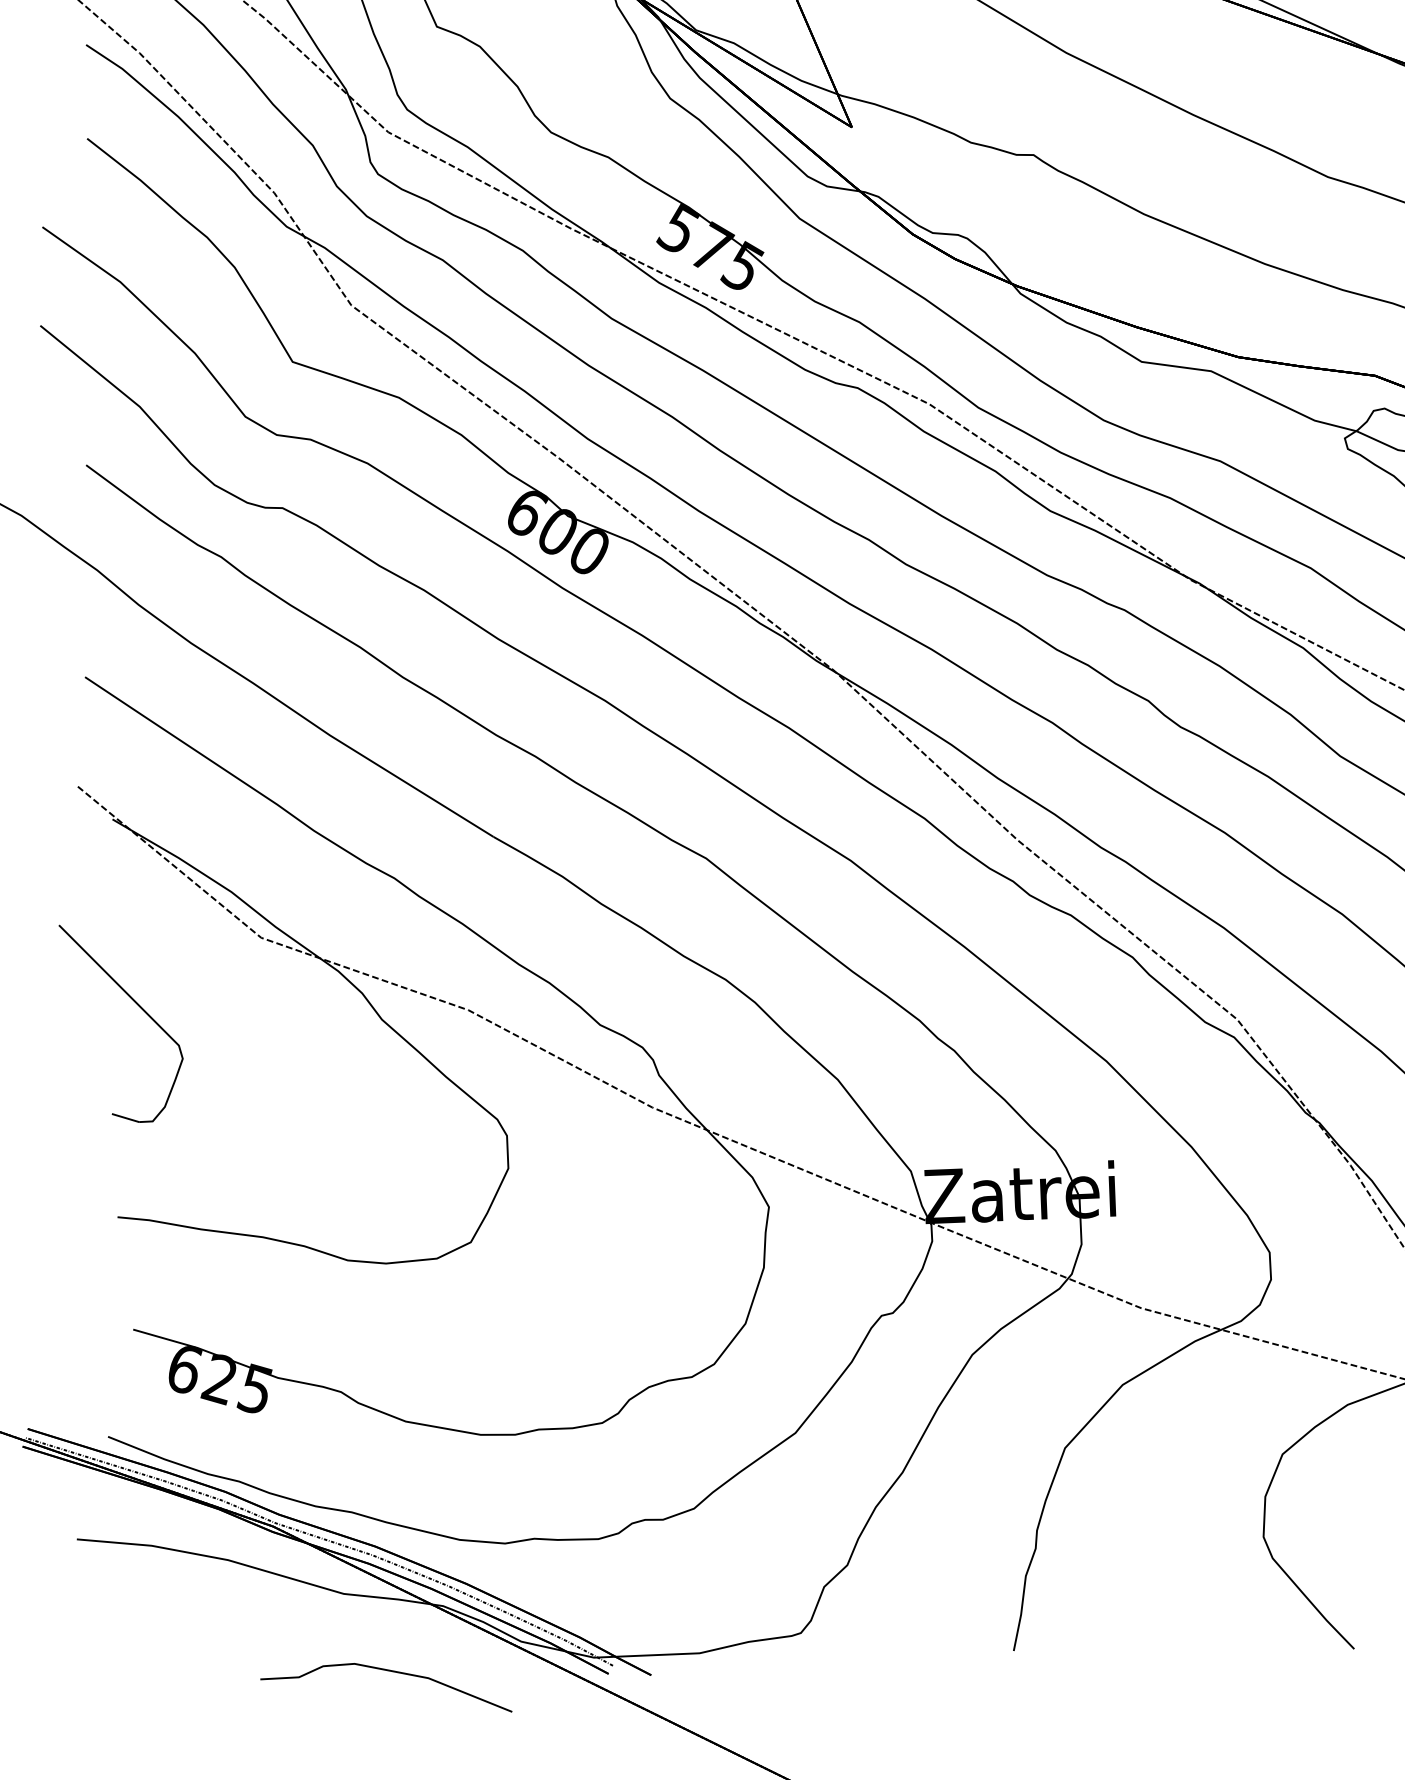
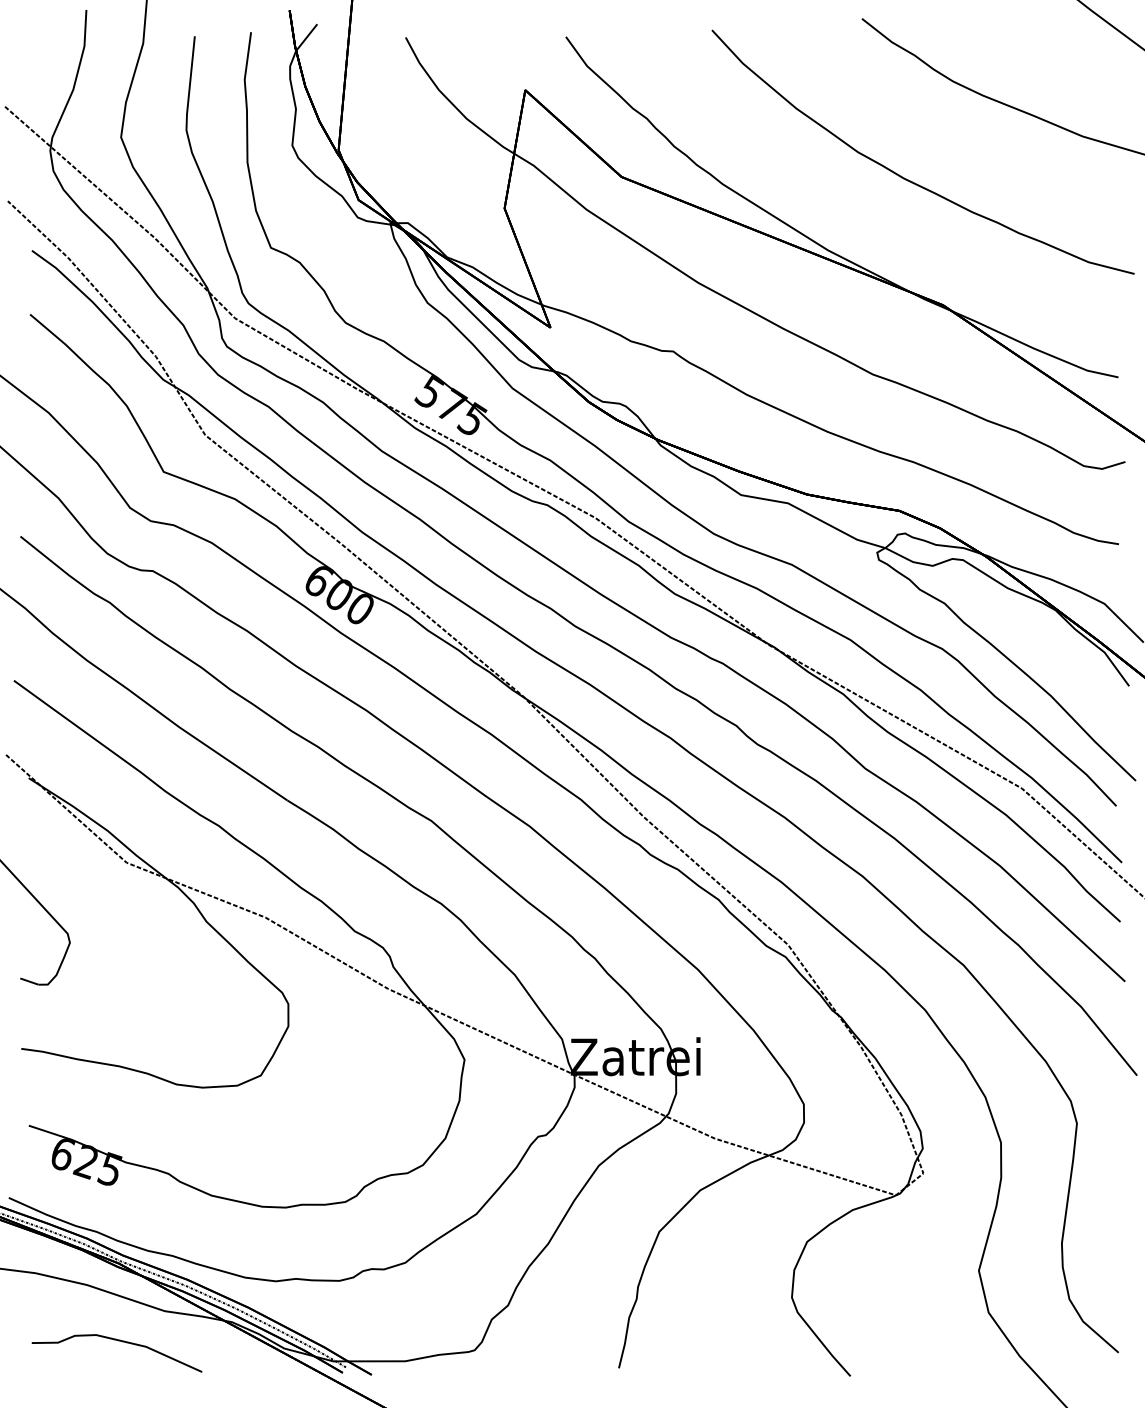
curve: (387, 1672) -> (118, 1341), moved

